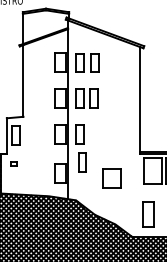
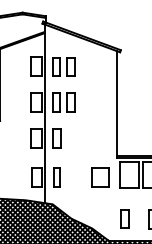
part: (82, 162) -> (57, 177), moved
part: (111, 178) -> (100, 177), moved
part: (148, 214) -> (125, 218), size x0.71

